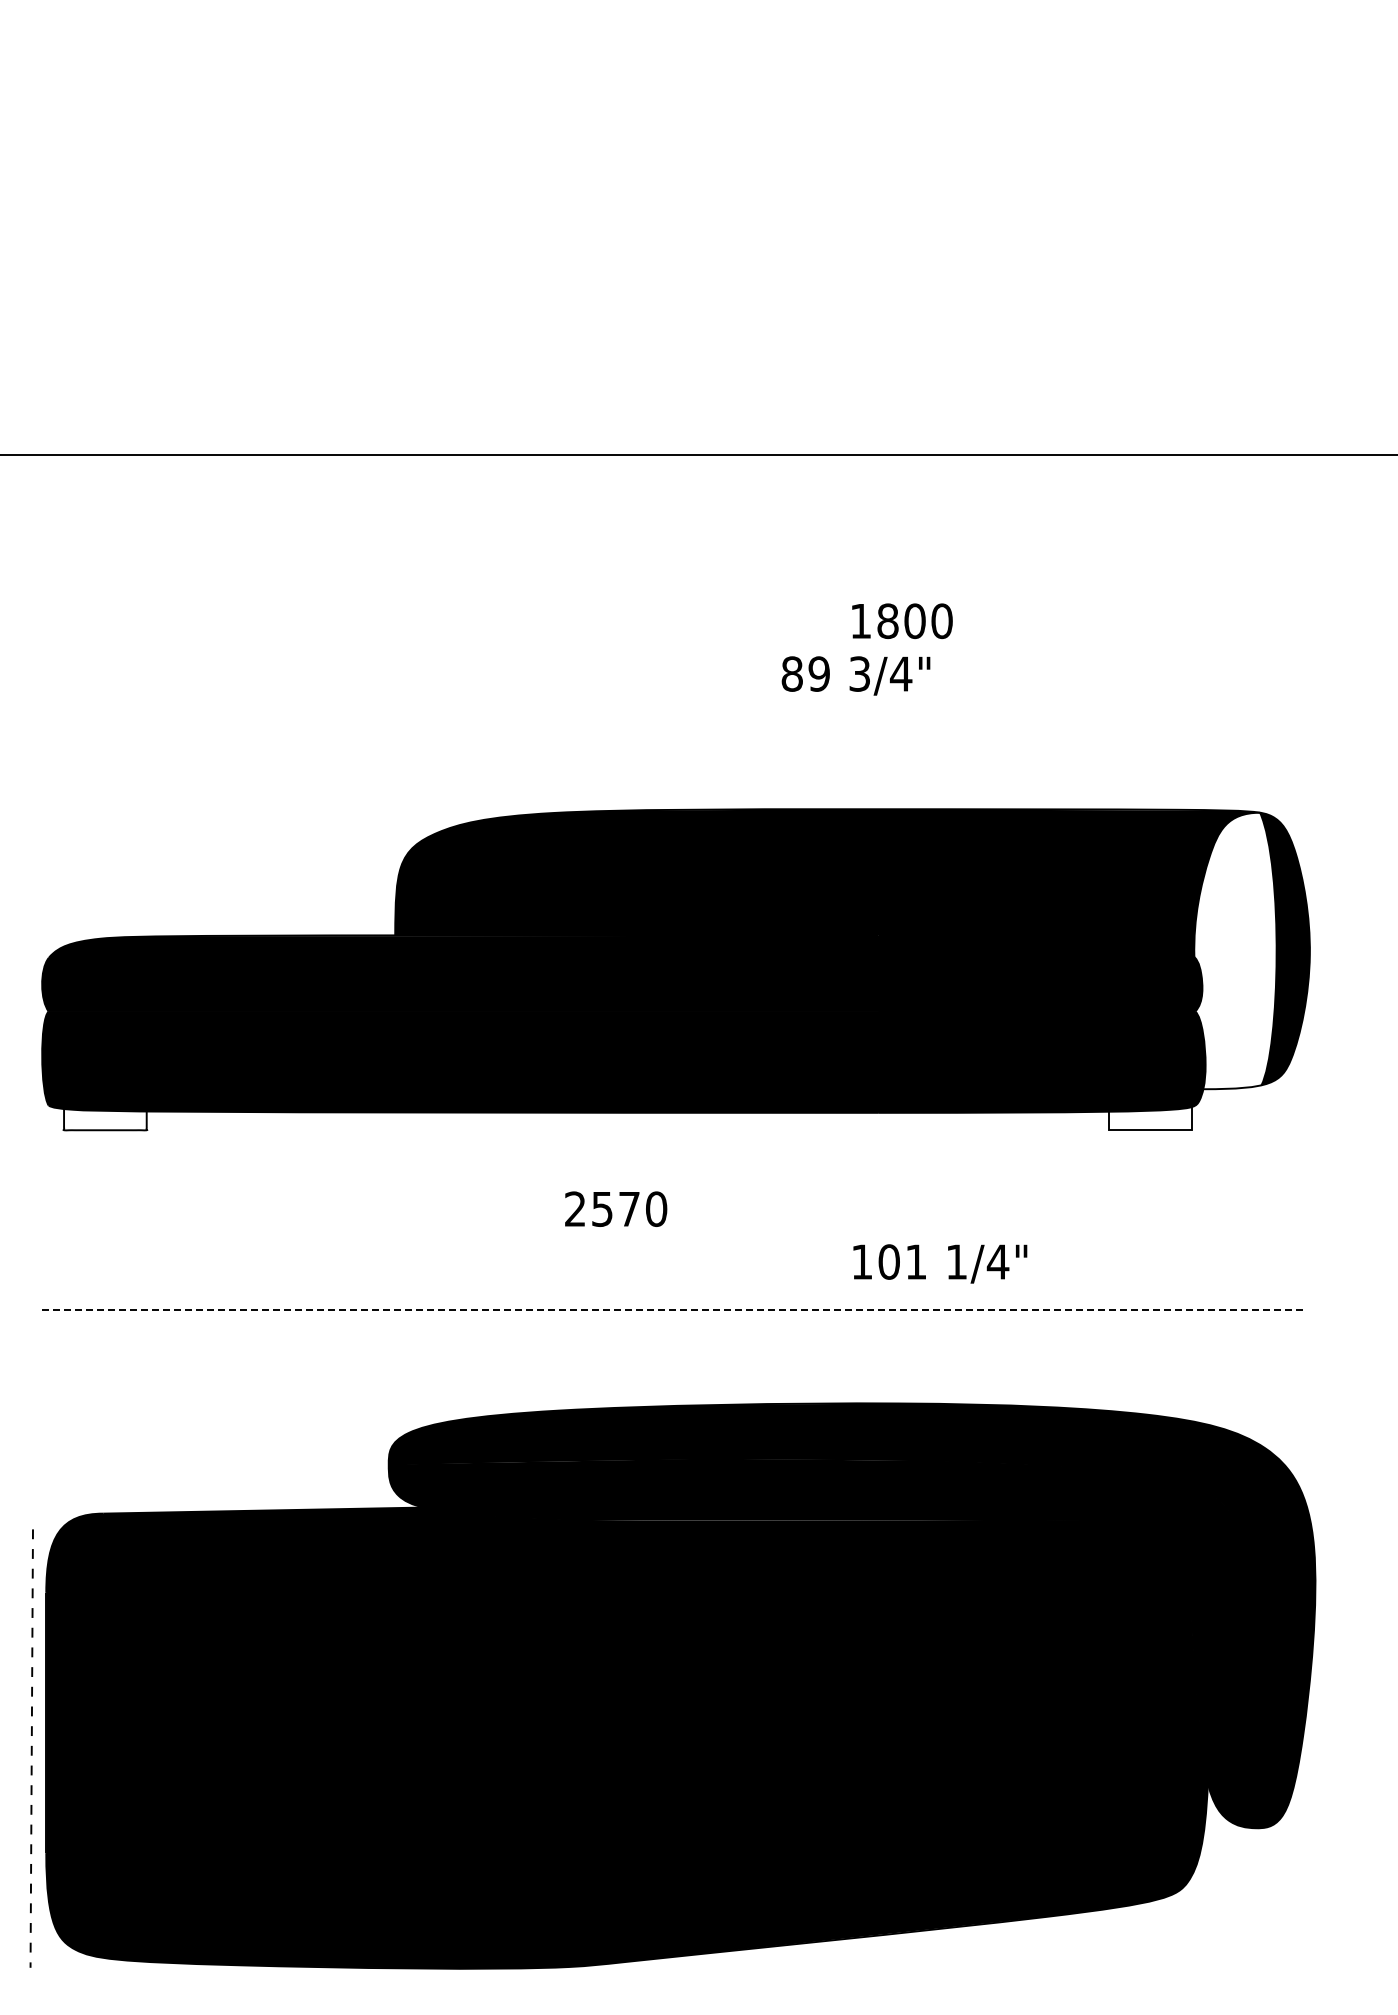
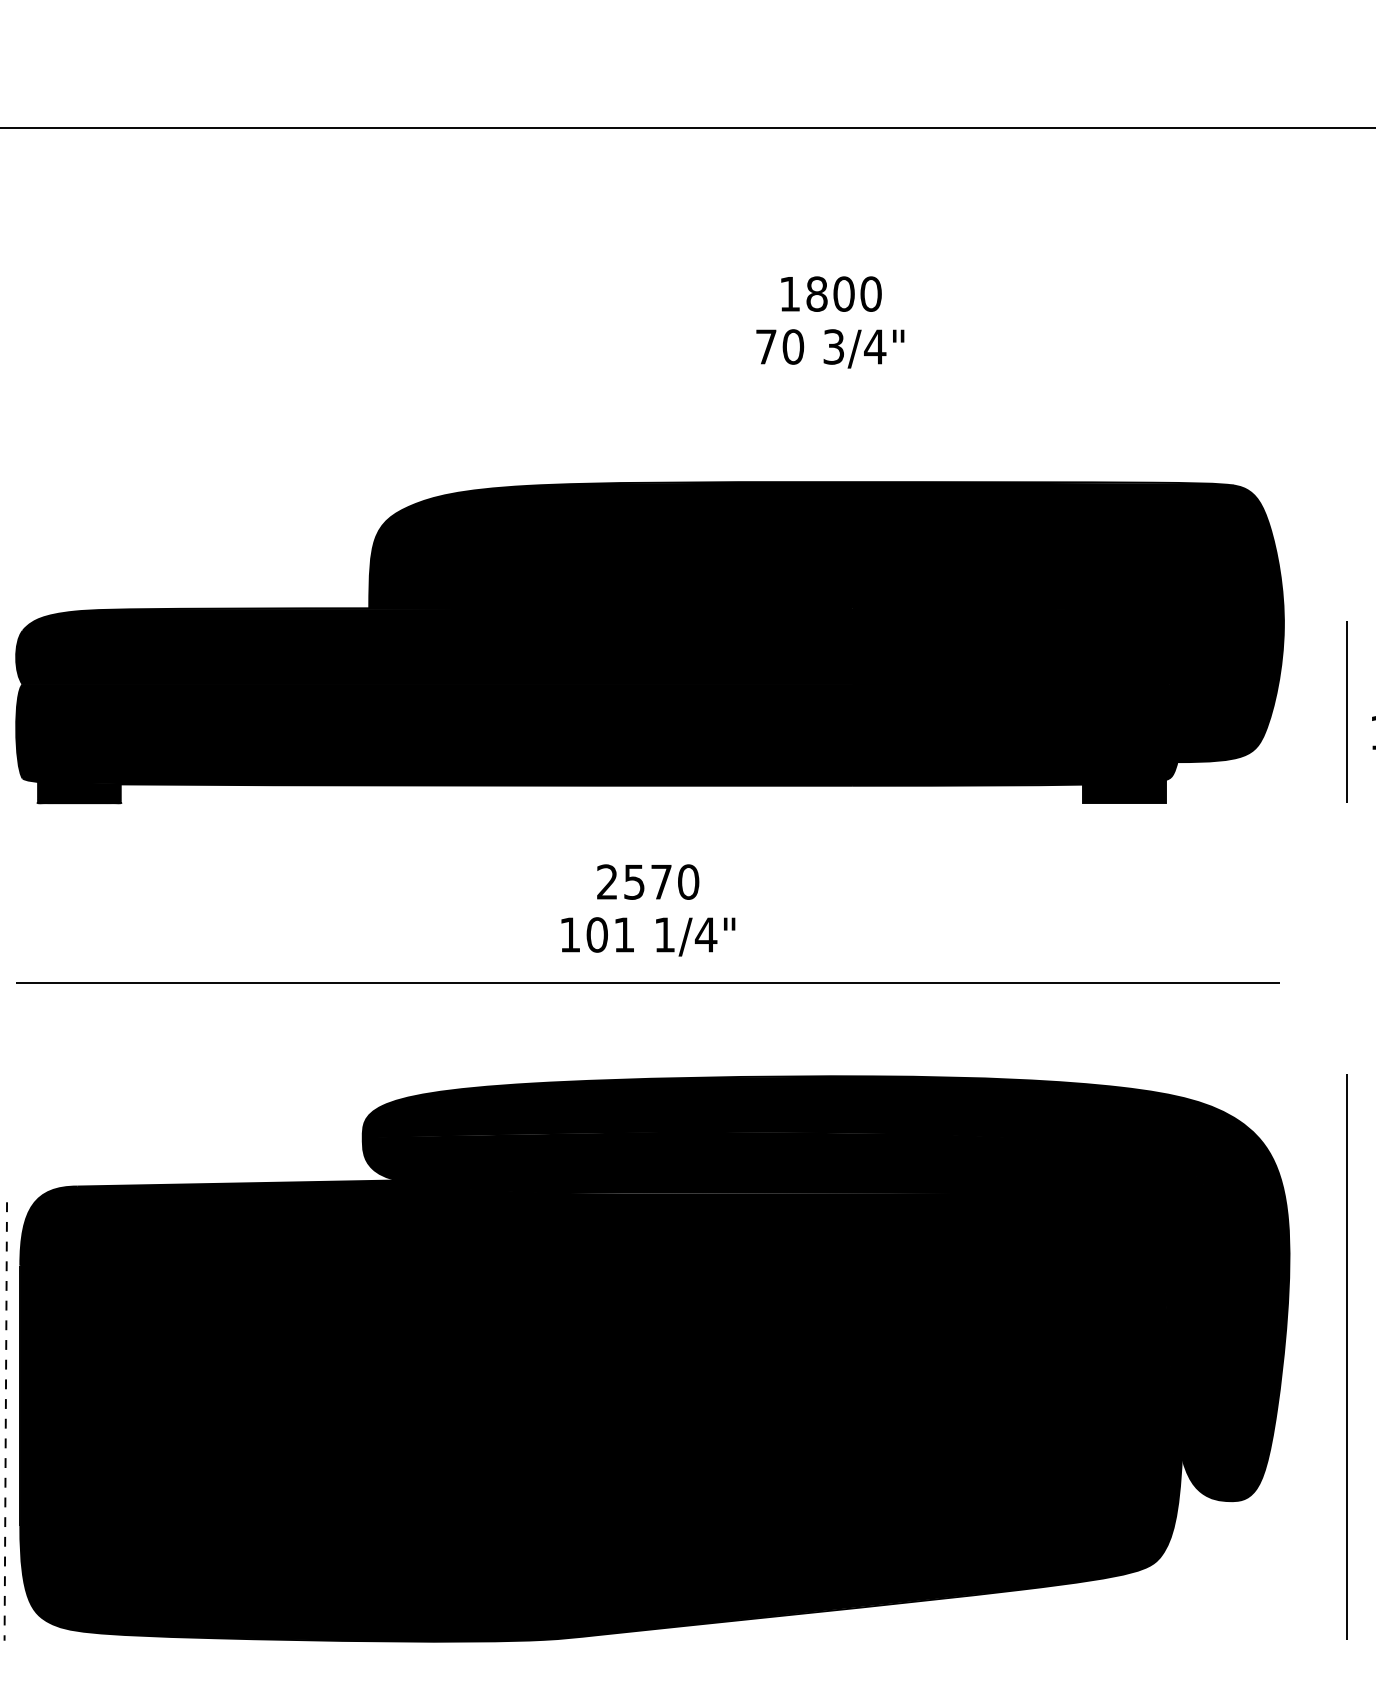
text: (902, 620) -> (831, 293), moved
text: (805, 673) -> (779, 346), 89 -> 70
fill: (1235, 950) -> (1209, 623), added
line: (1372, 1038) -> (1346, 711), added
fill: (1150, 1118) -> (1124, 791), added
fill: (105, 1119) -> (79, 792), added
text: (616, 1208) -> (648, 881), moved
text: (940, 1263) -> (648, 936), moved
line: (674, 1309) -> (648, 982), dashed -> solid
line: (1372, 1683) -> (1346, 1356), added

